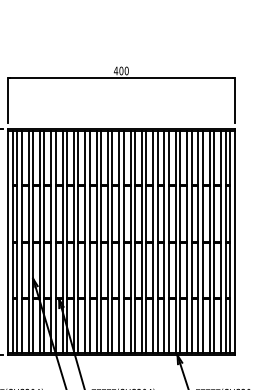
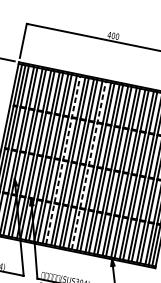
line: (89, 242) -> (62, 160), solid -> dashed
line: (123, 242) -> (88, 165), solid -> dashed

